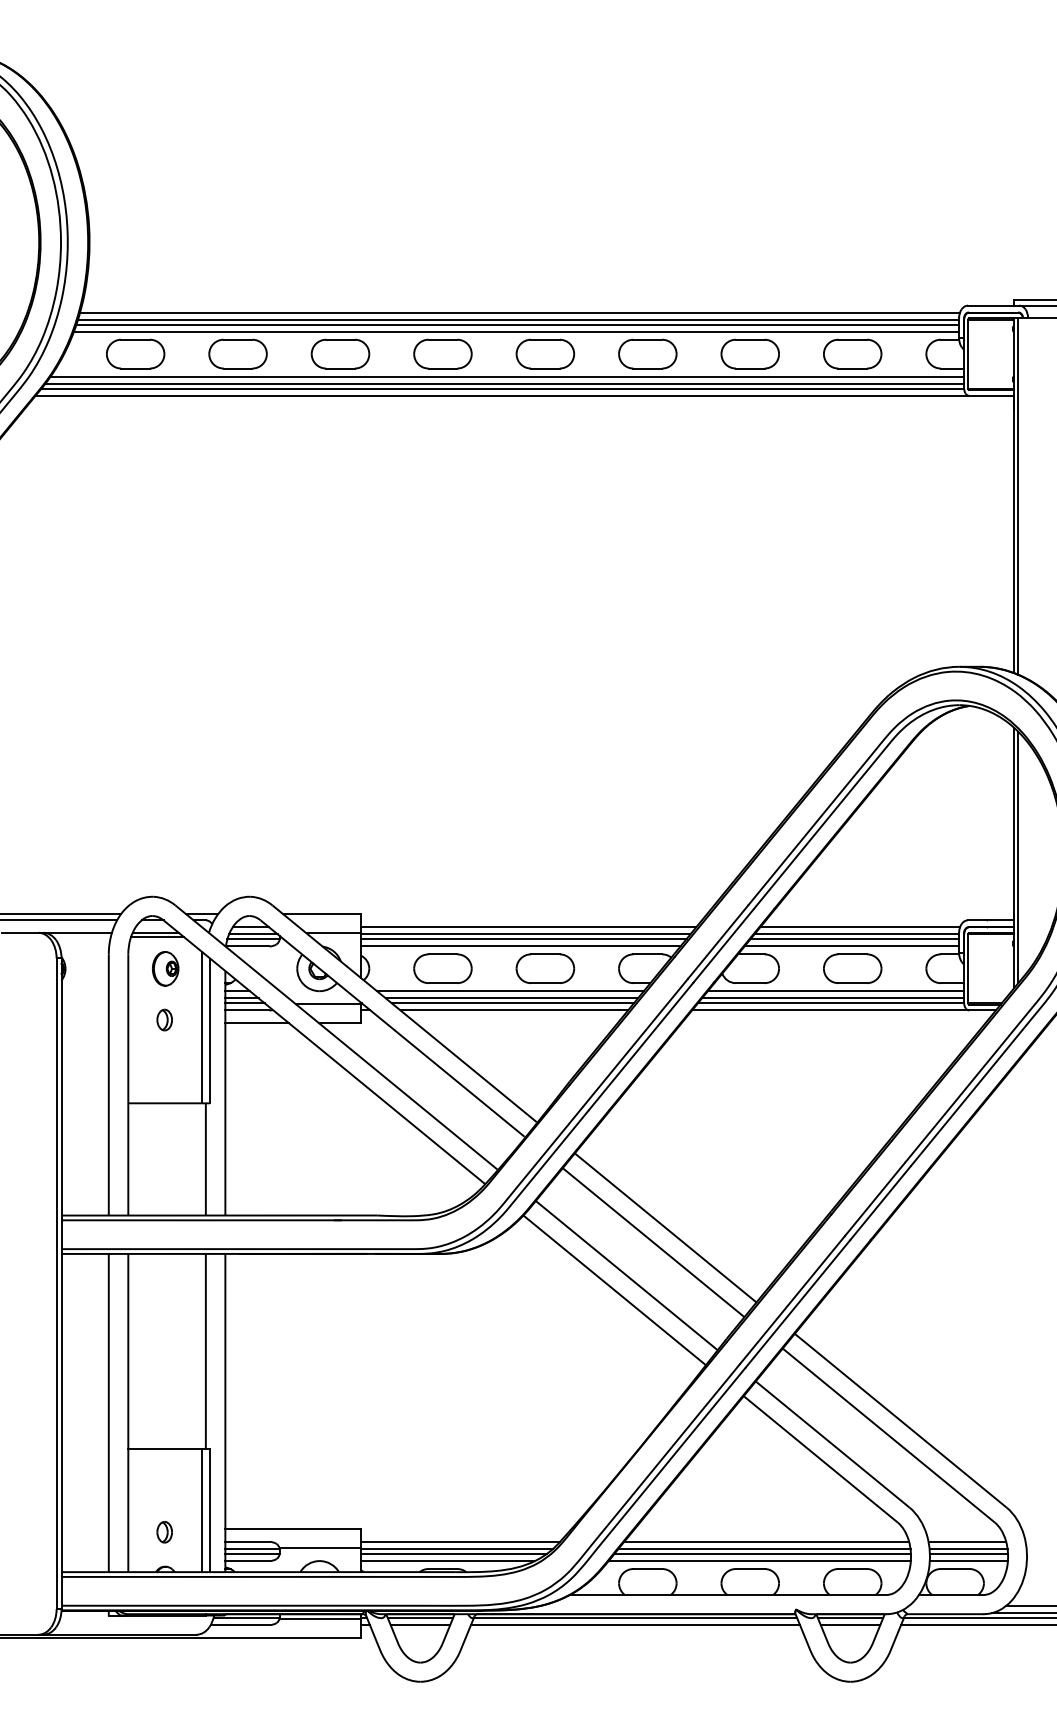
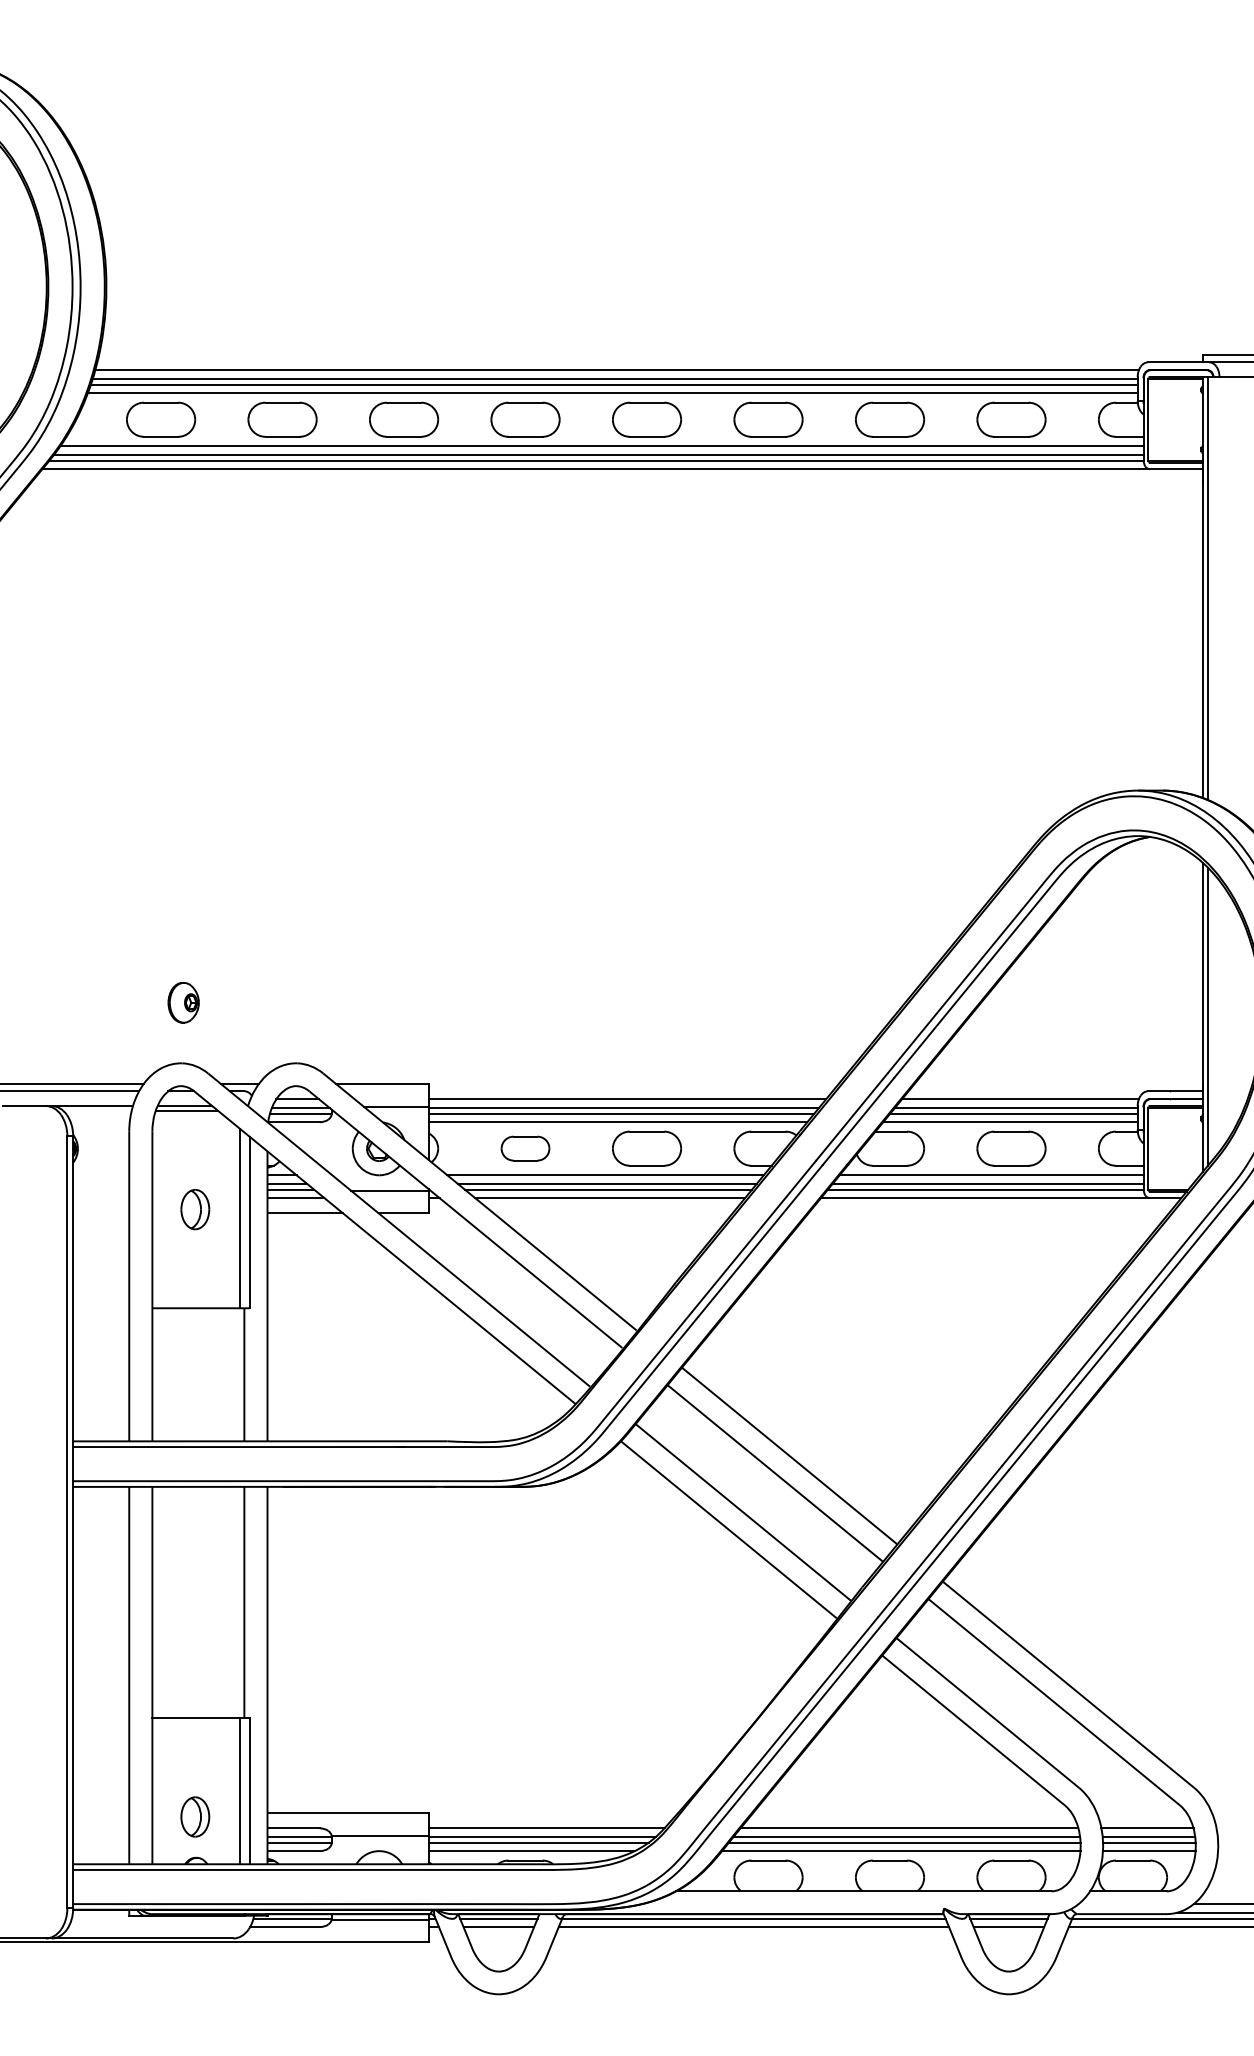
part: (165, 968) -> (183, 1002), moved
part: (442, 968) -> (525, 1148), size x0.7
part: (164, 1020) -> (195, 1209), size x1.6
part: (164, 1531) -> (195, 1816), size x1.6

